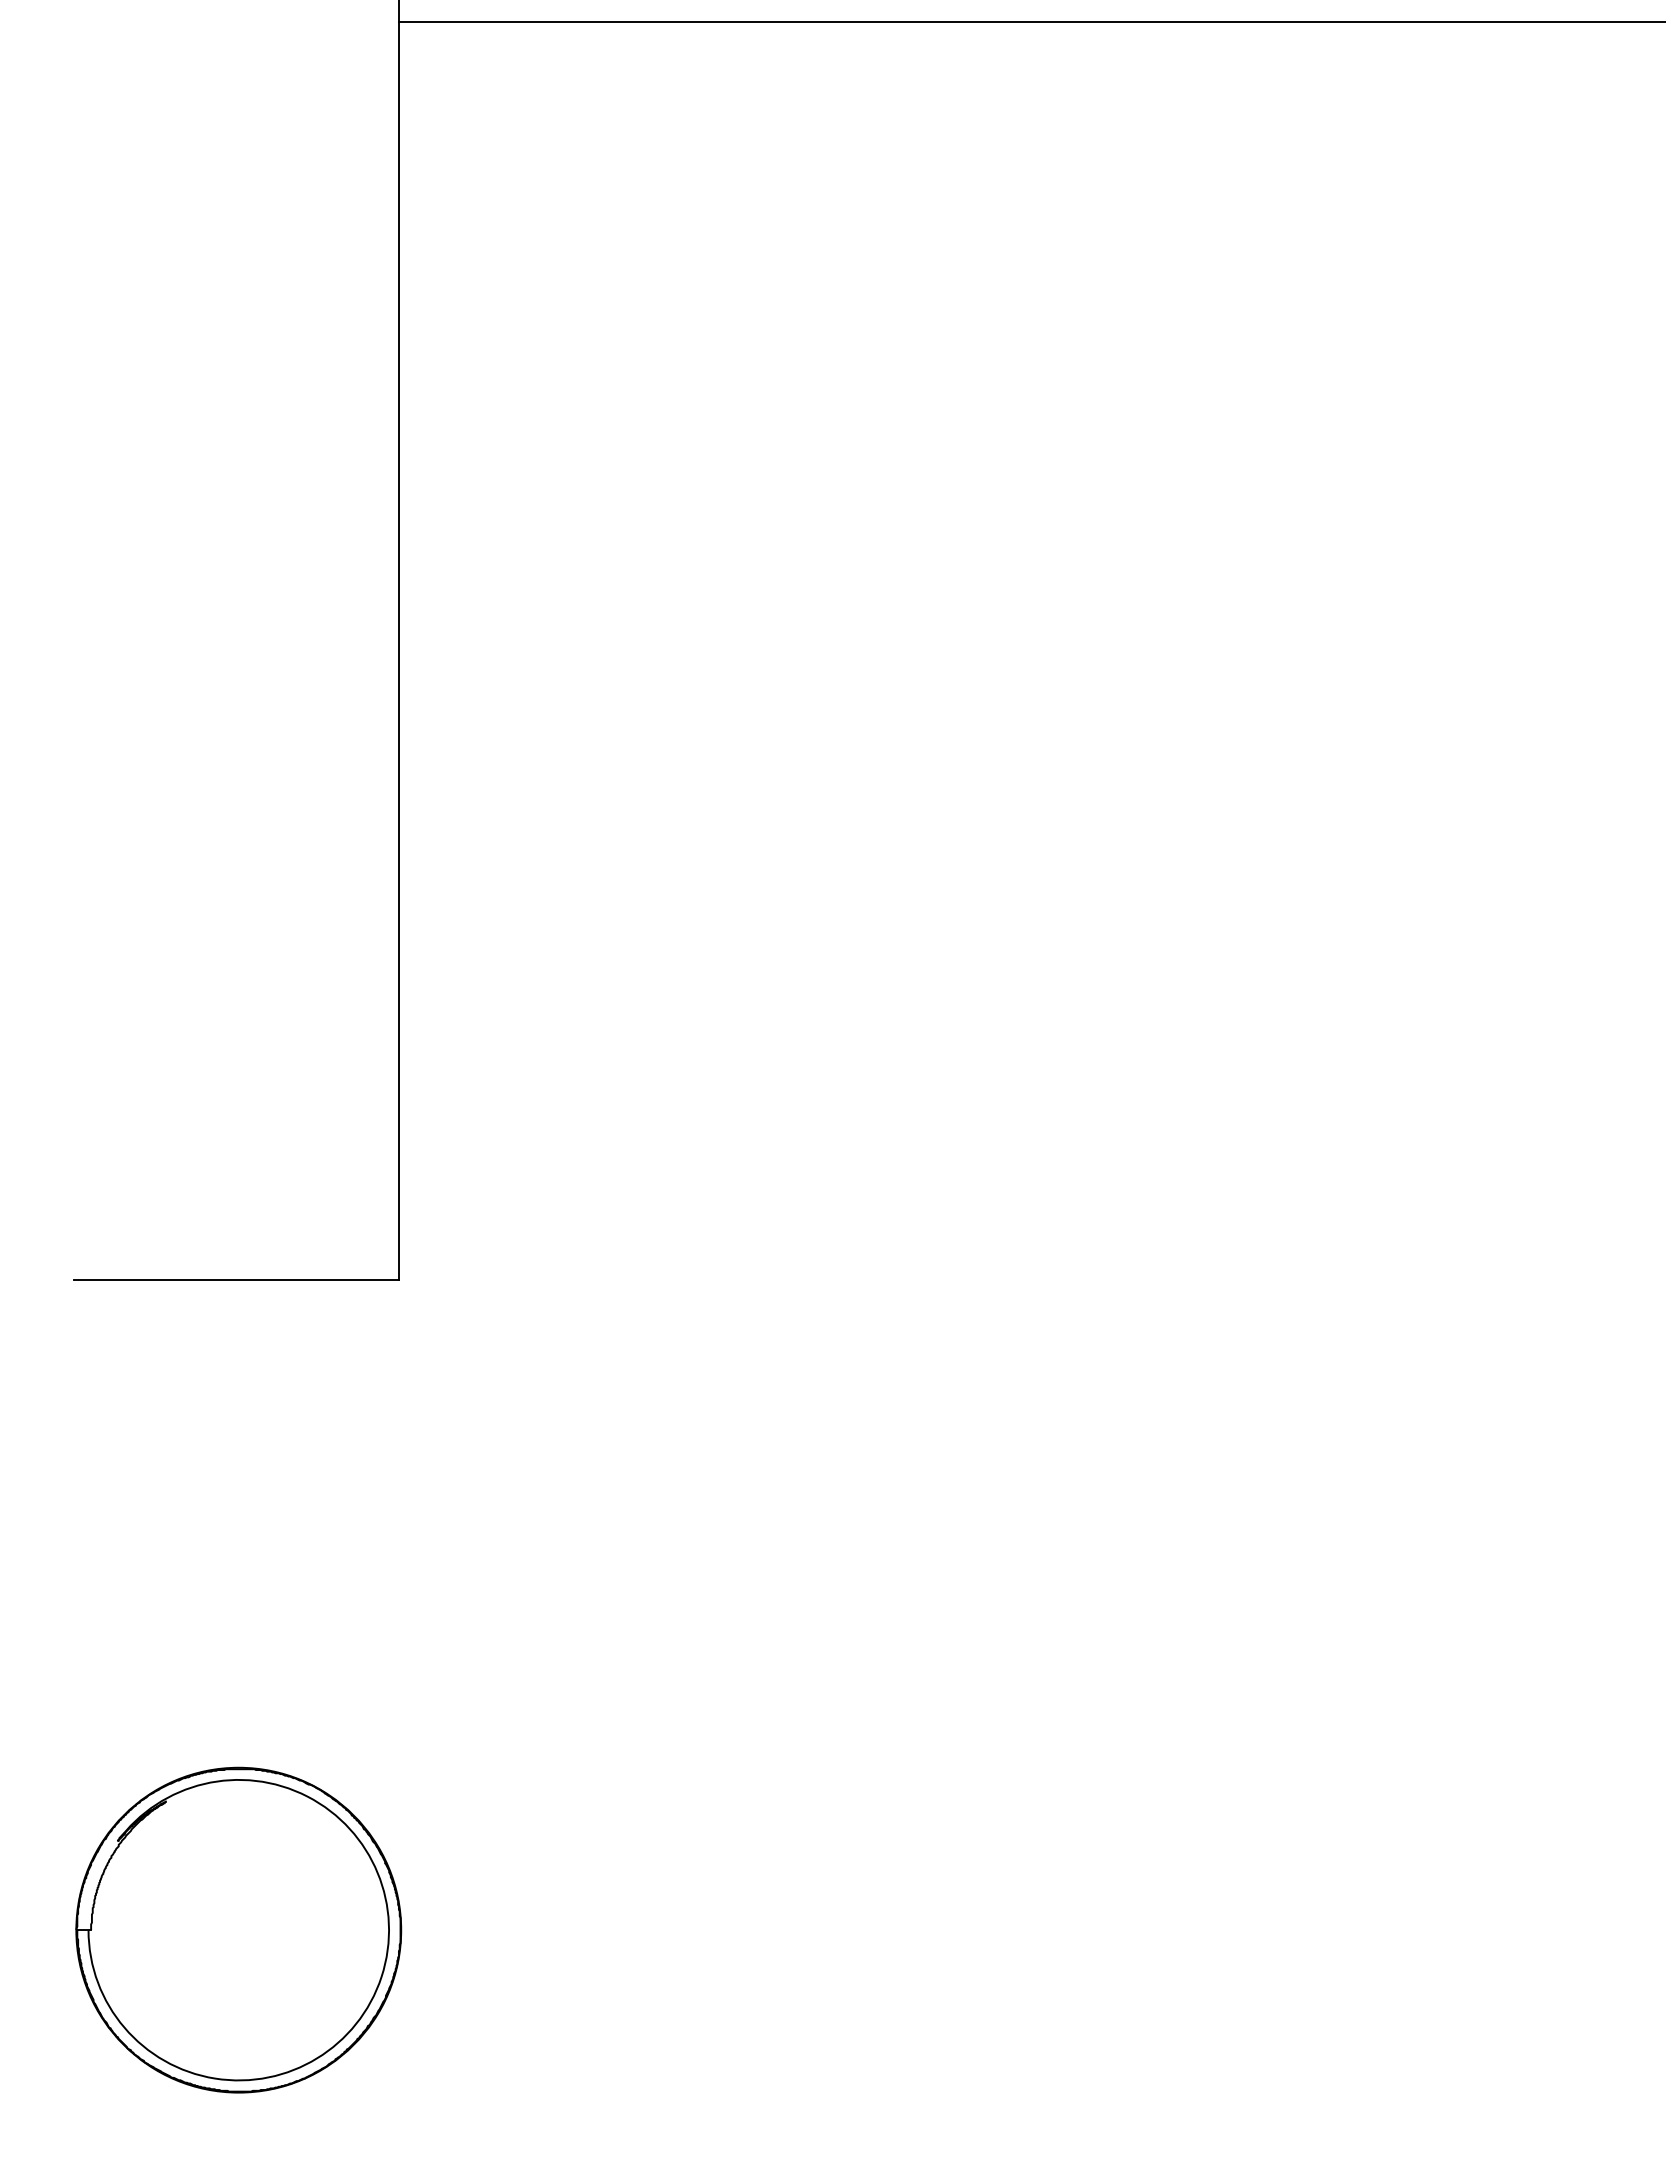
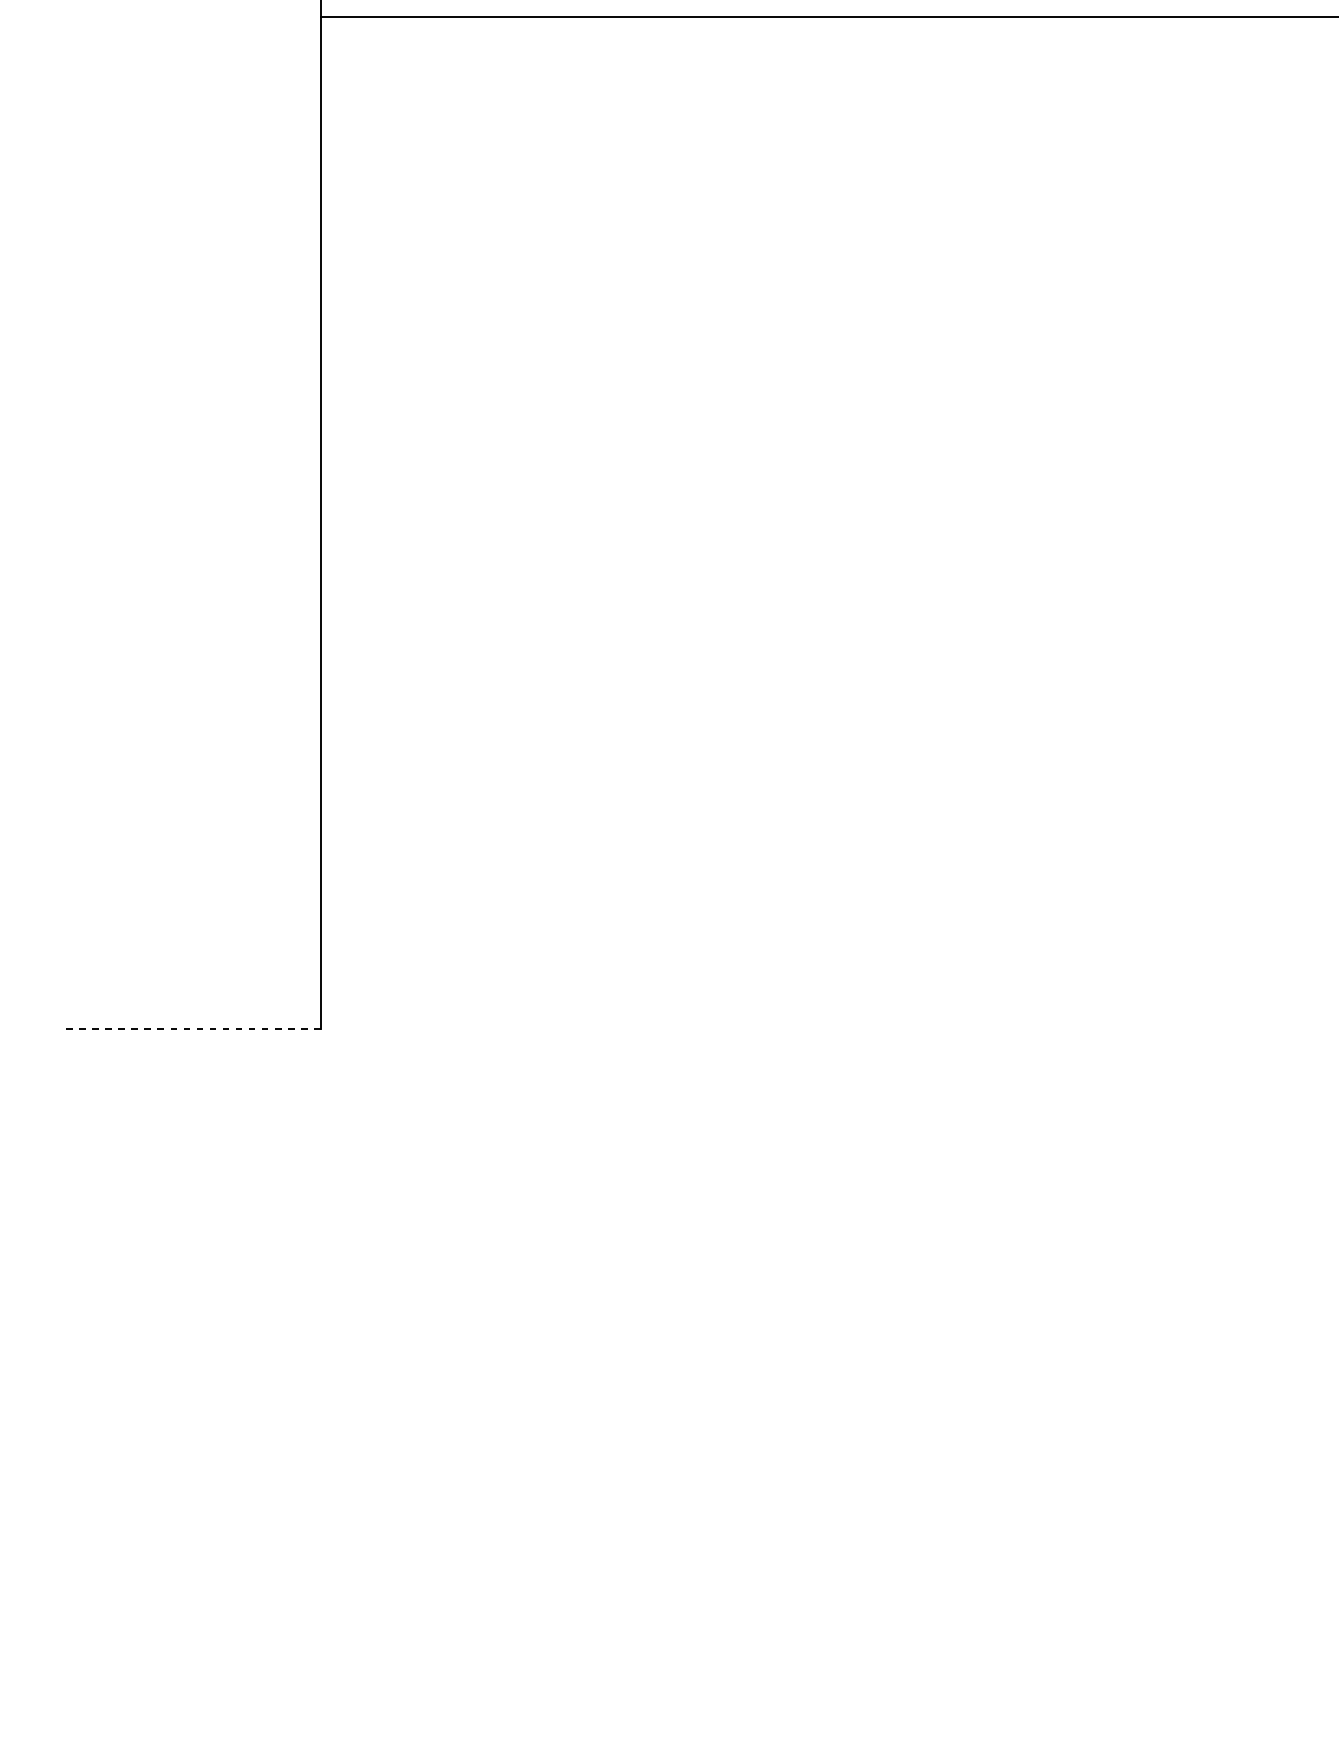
line: (236, 1280) -> (189, 1029), solid -> dashed
part: (238, 1929) -> (191, 1550), removed

